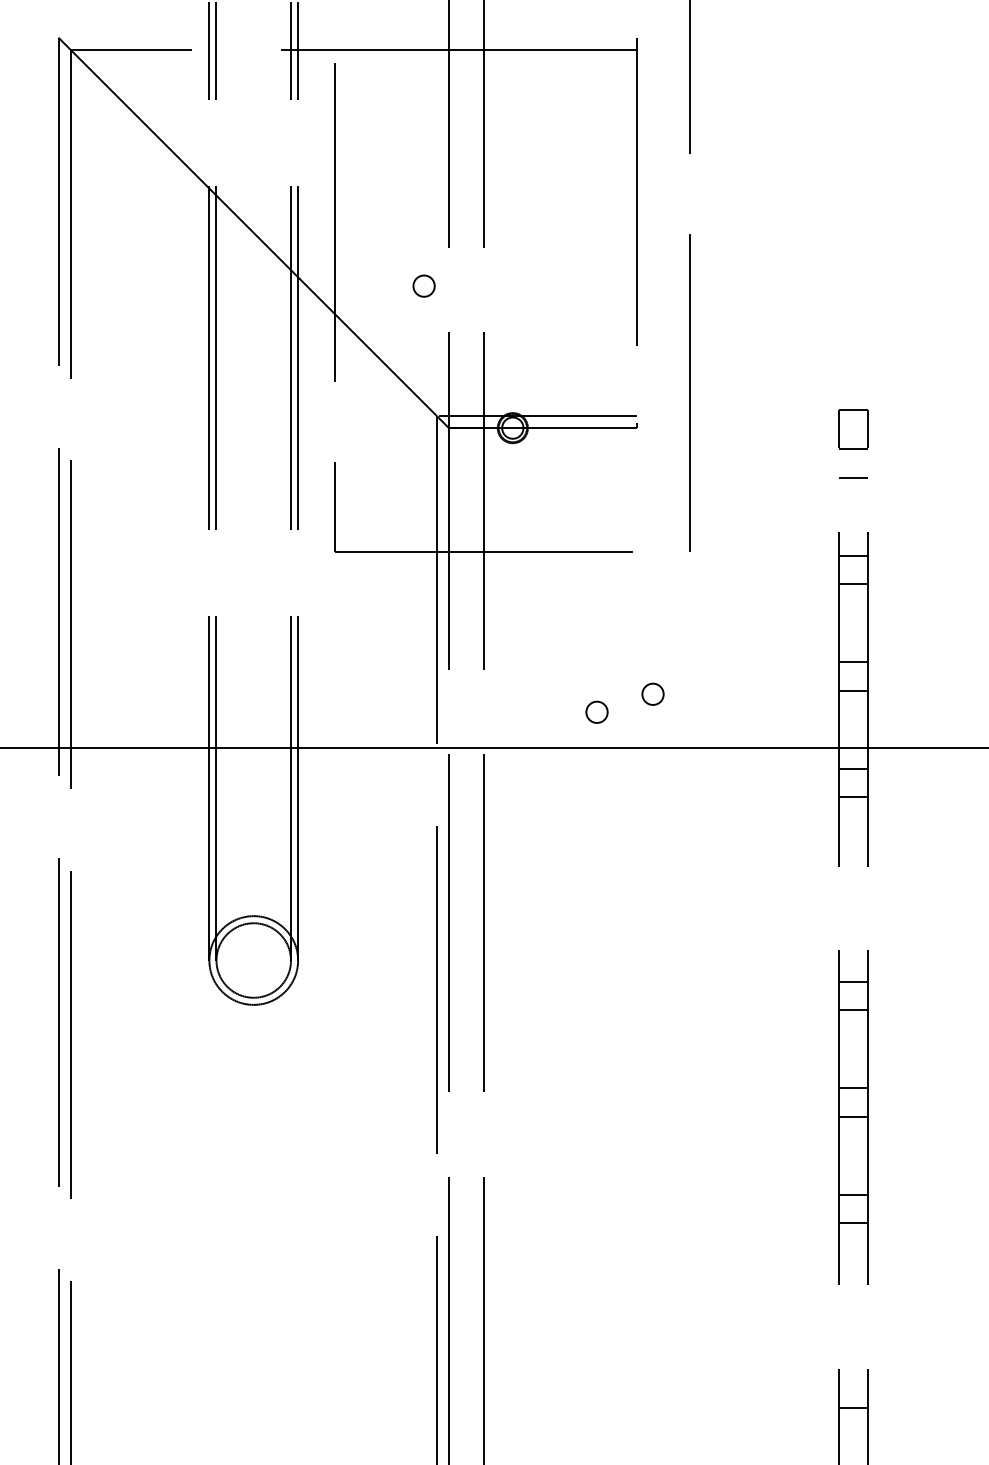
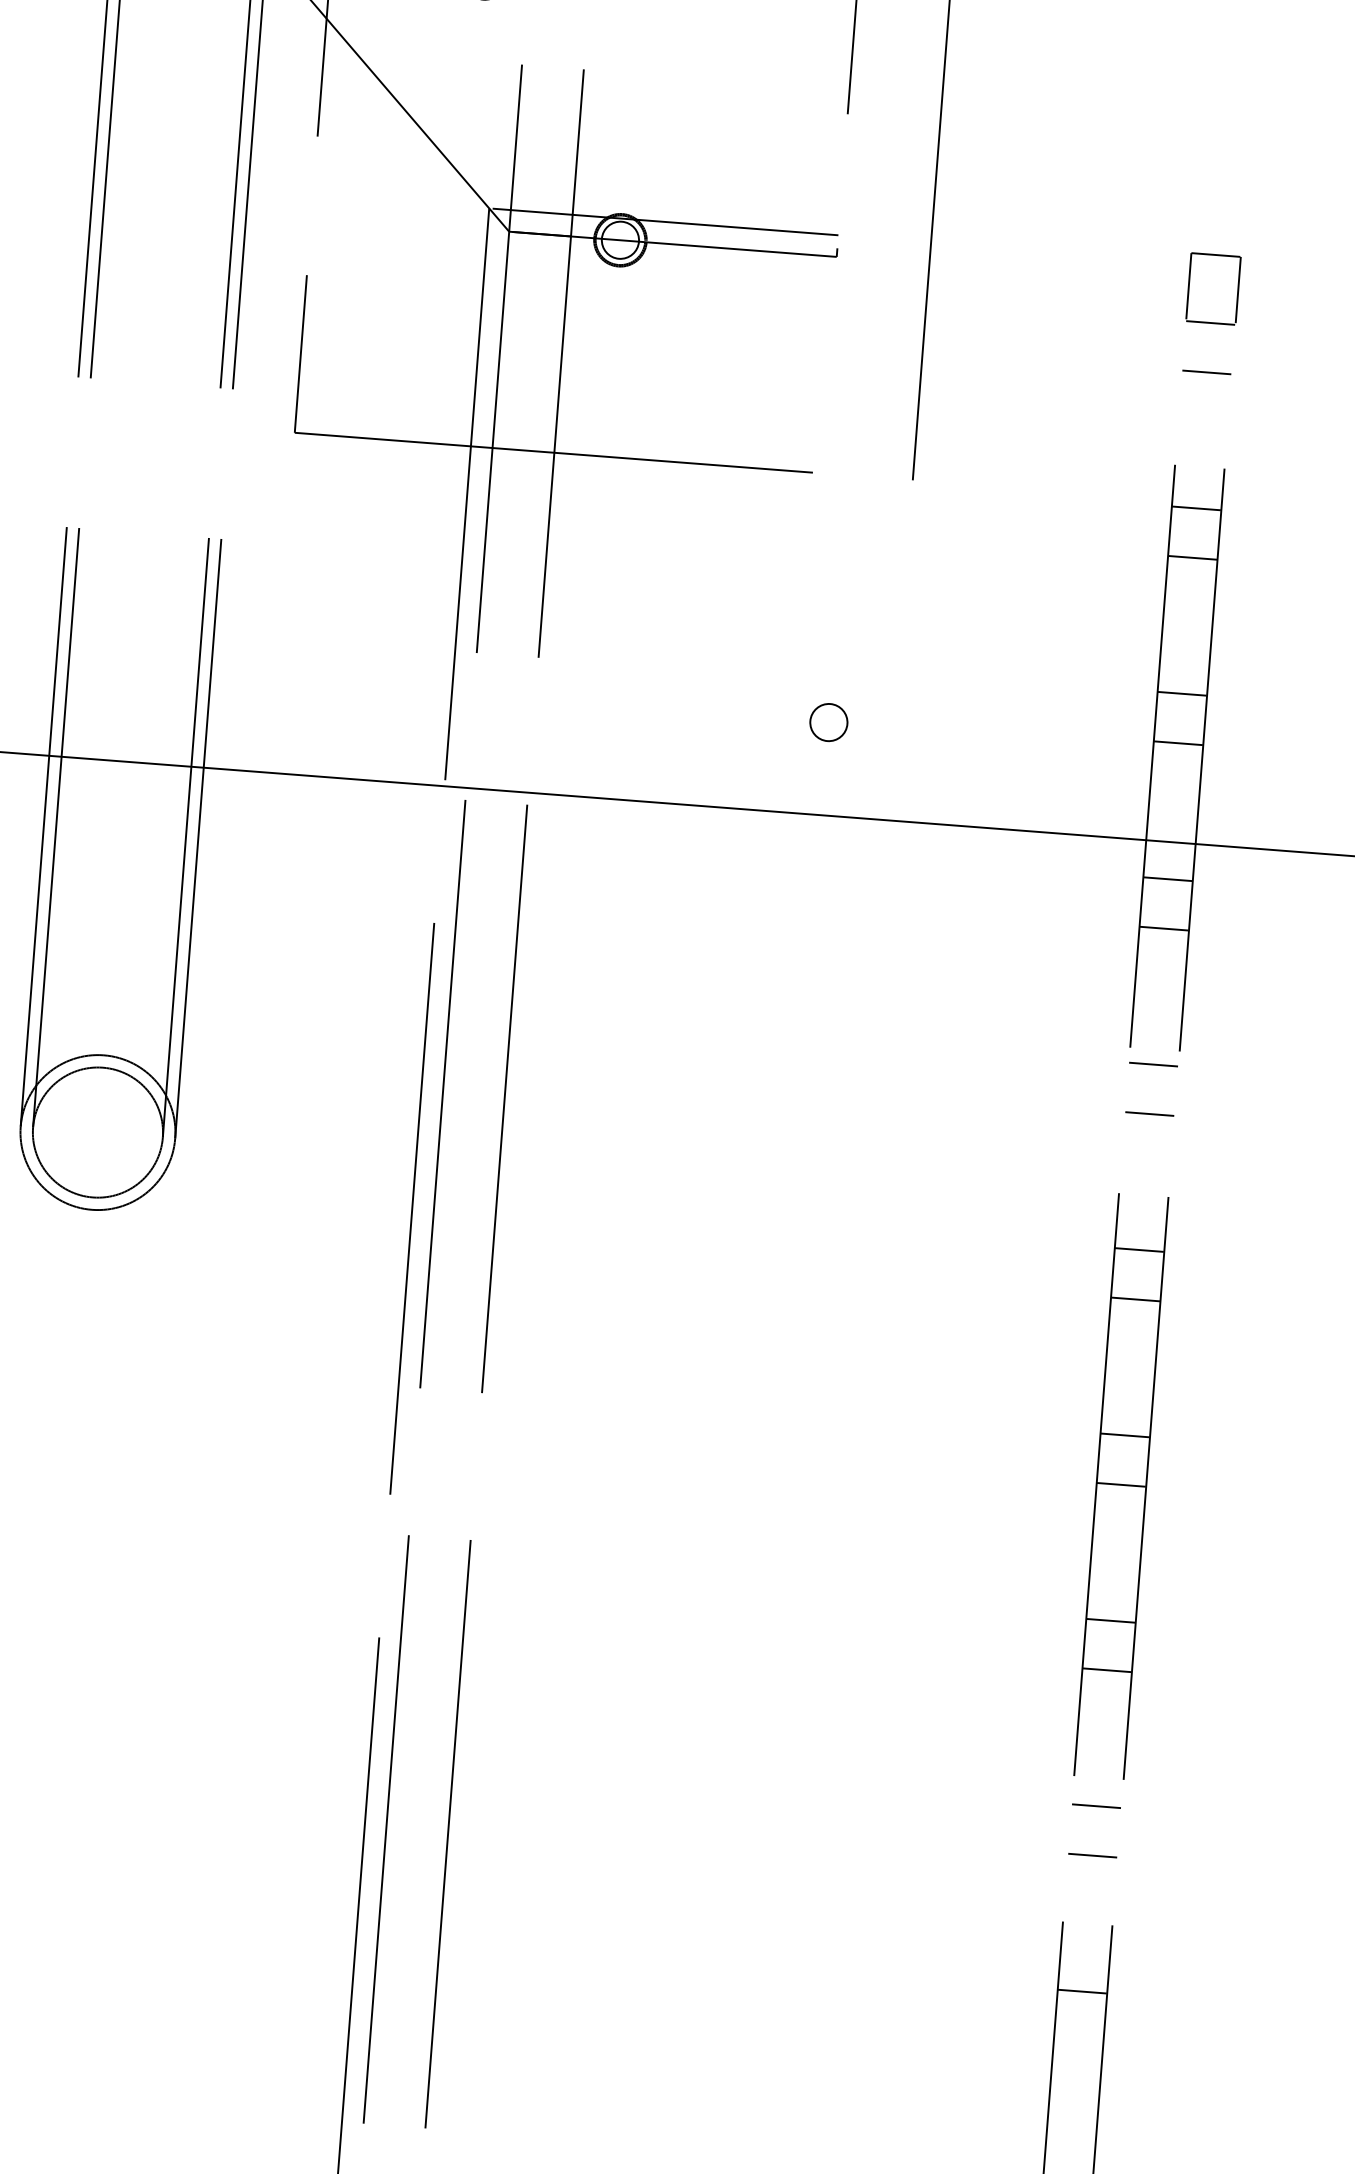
circle: (596, 711) -> (728, 744), removed
line: (853, 875) -> (1153, 1064), added
line: (853, 903) -> (1149, 1113), added
line: (853, 1301) -> (1096, 1806), added
line: (853, 1329) -> (1092, 1855), added

